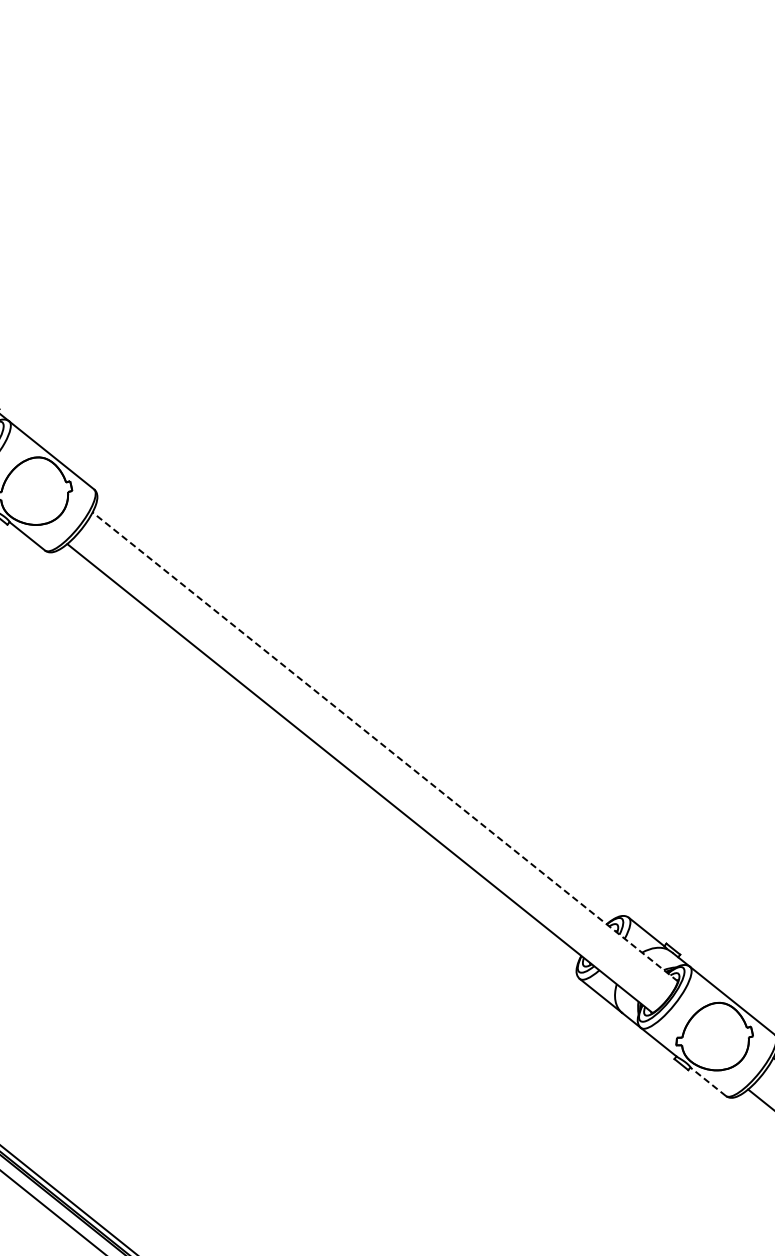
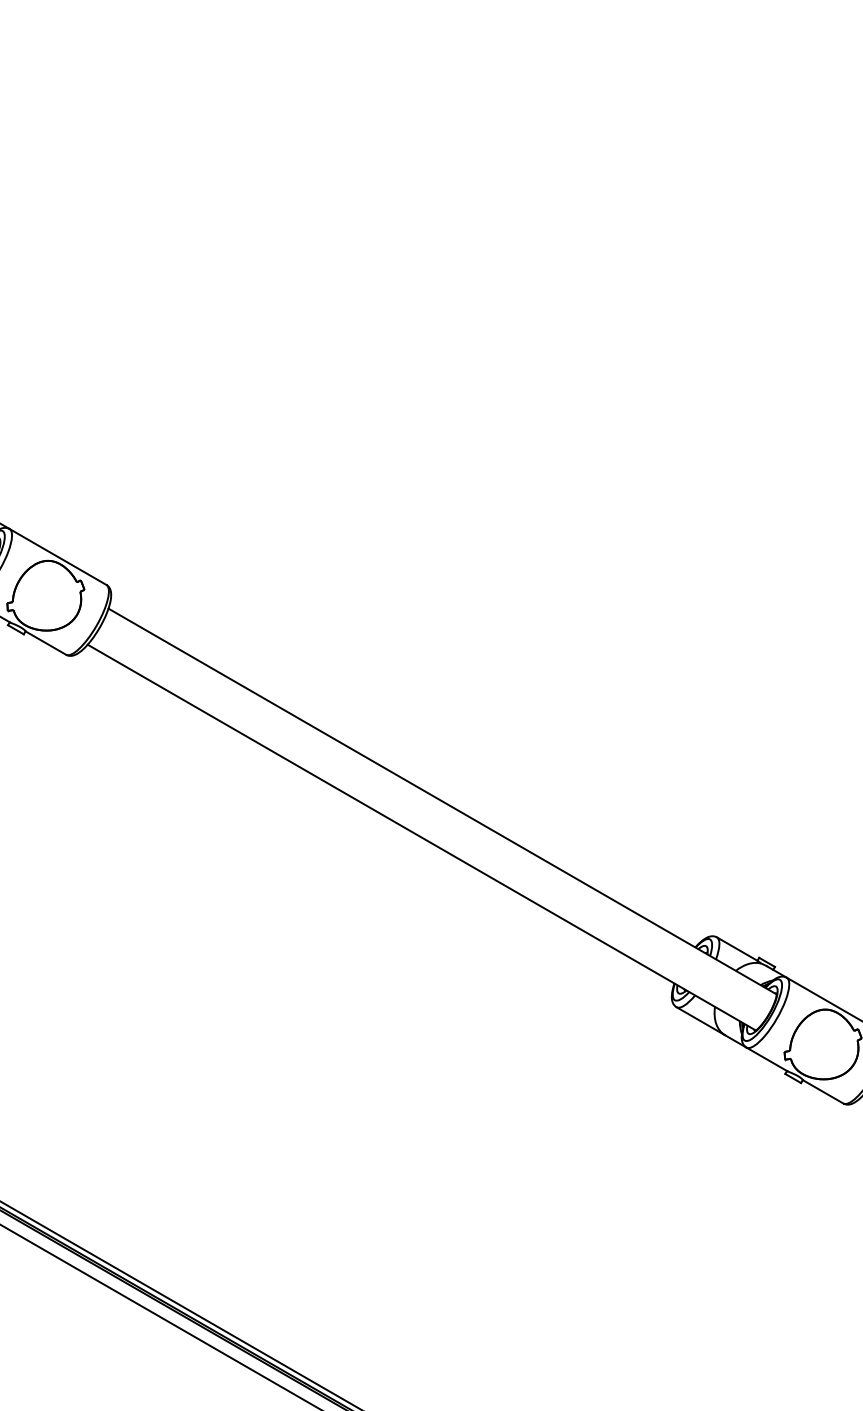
line: (385, 746) -> (442, 801), dashed -> solid
line: (707, 1081) -> (822, 1091), dashed -> solid

